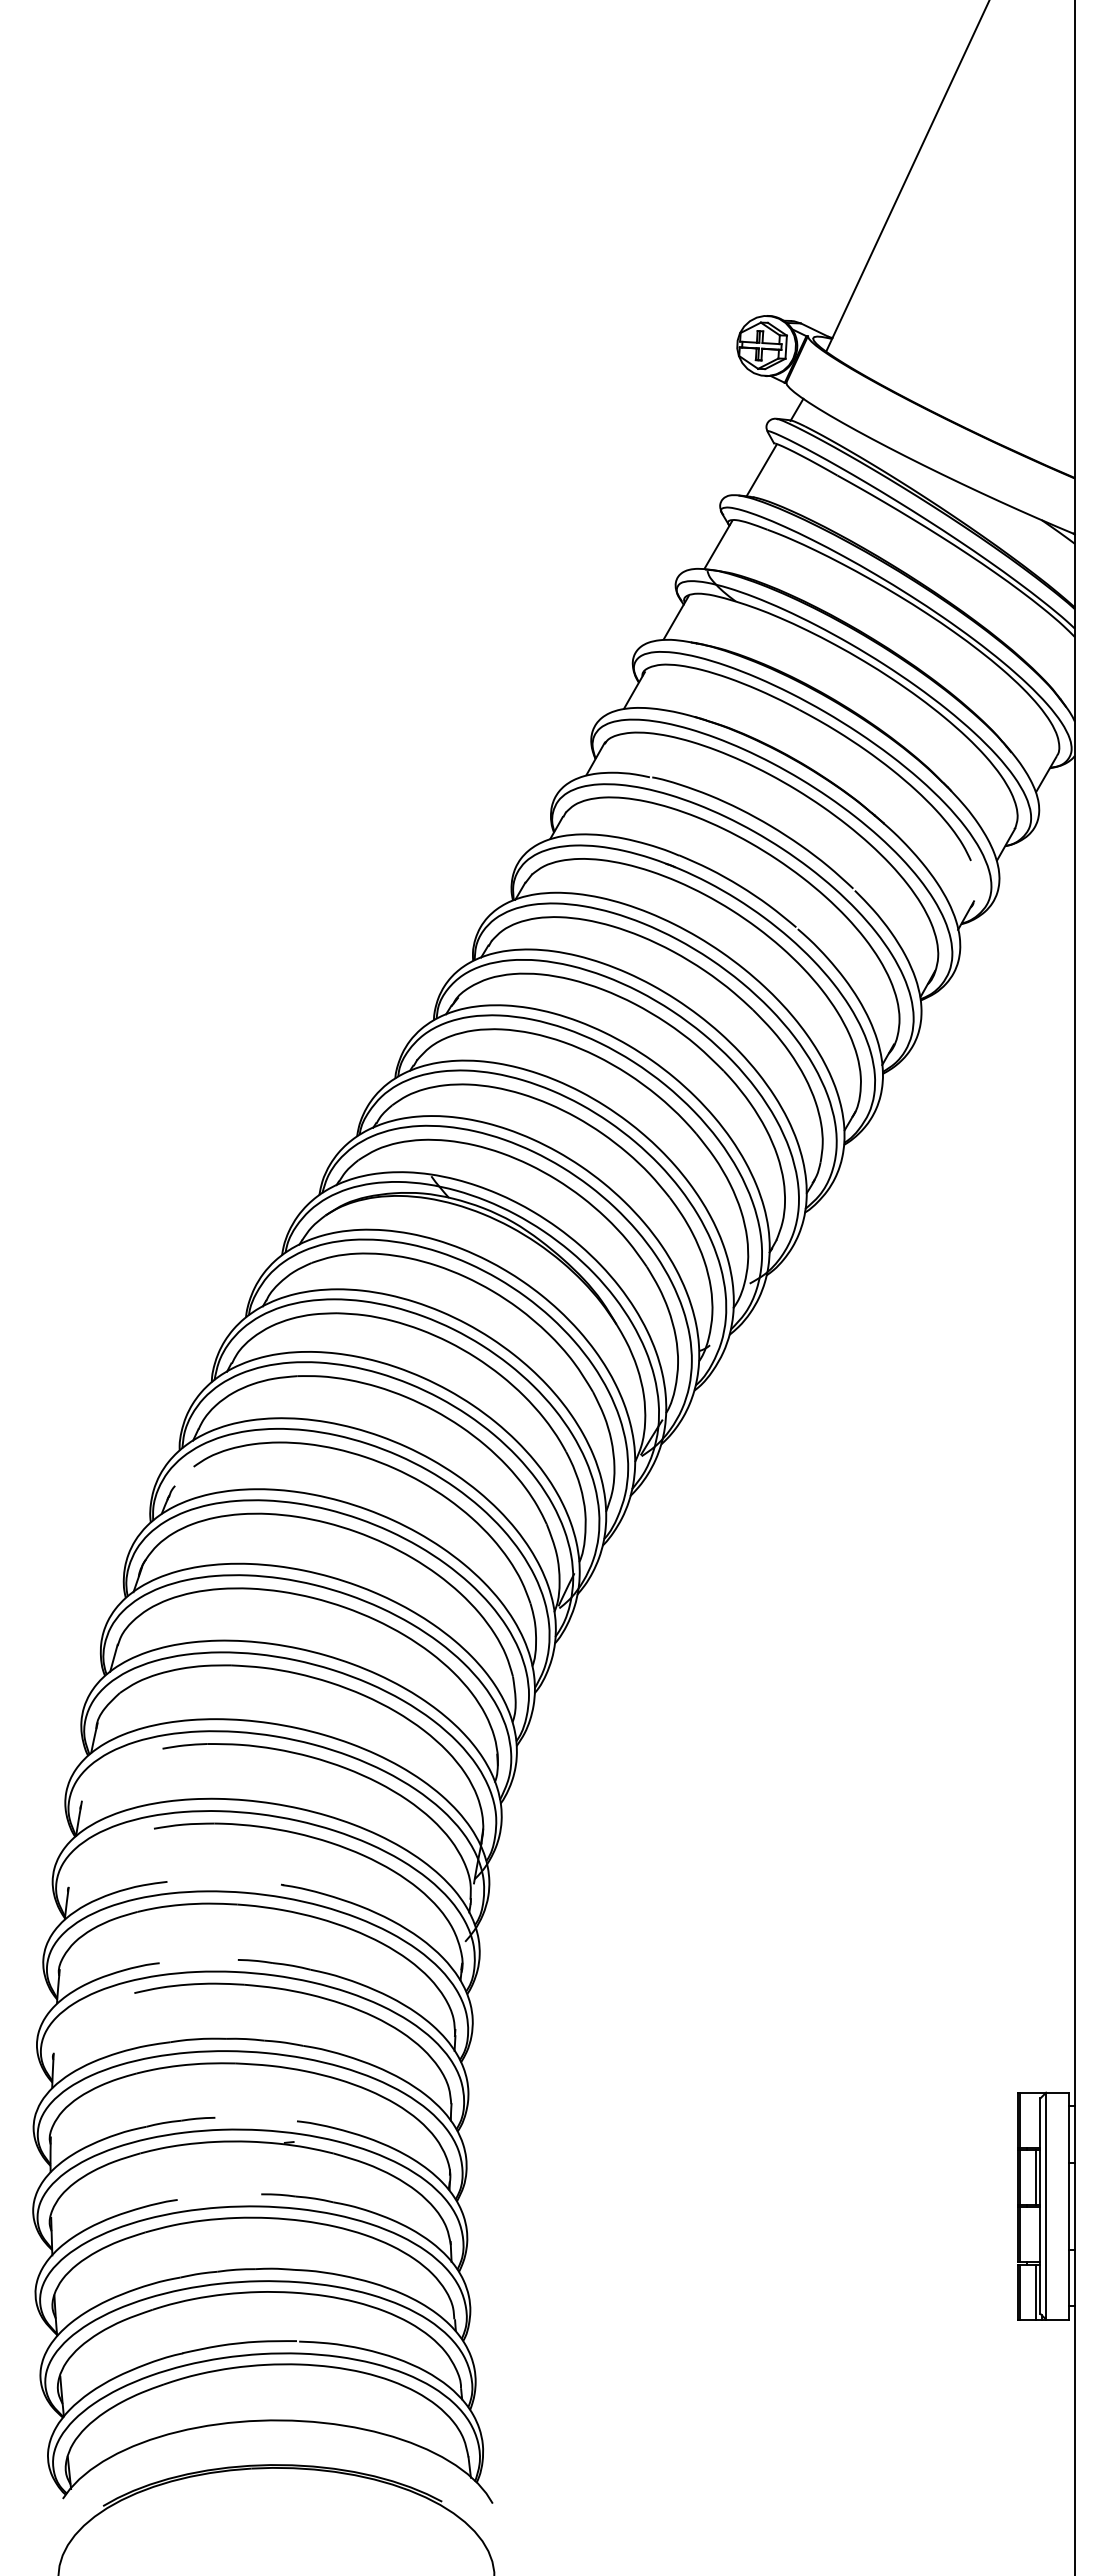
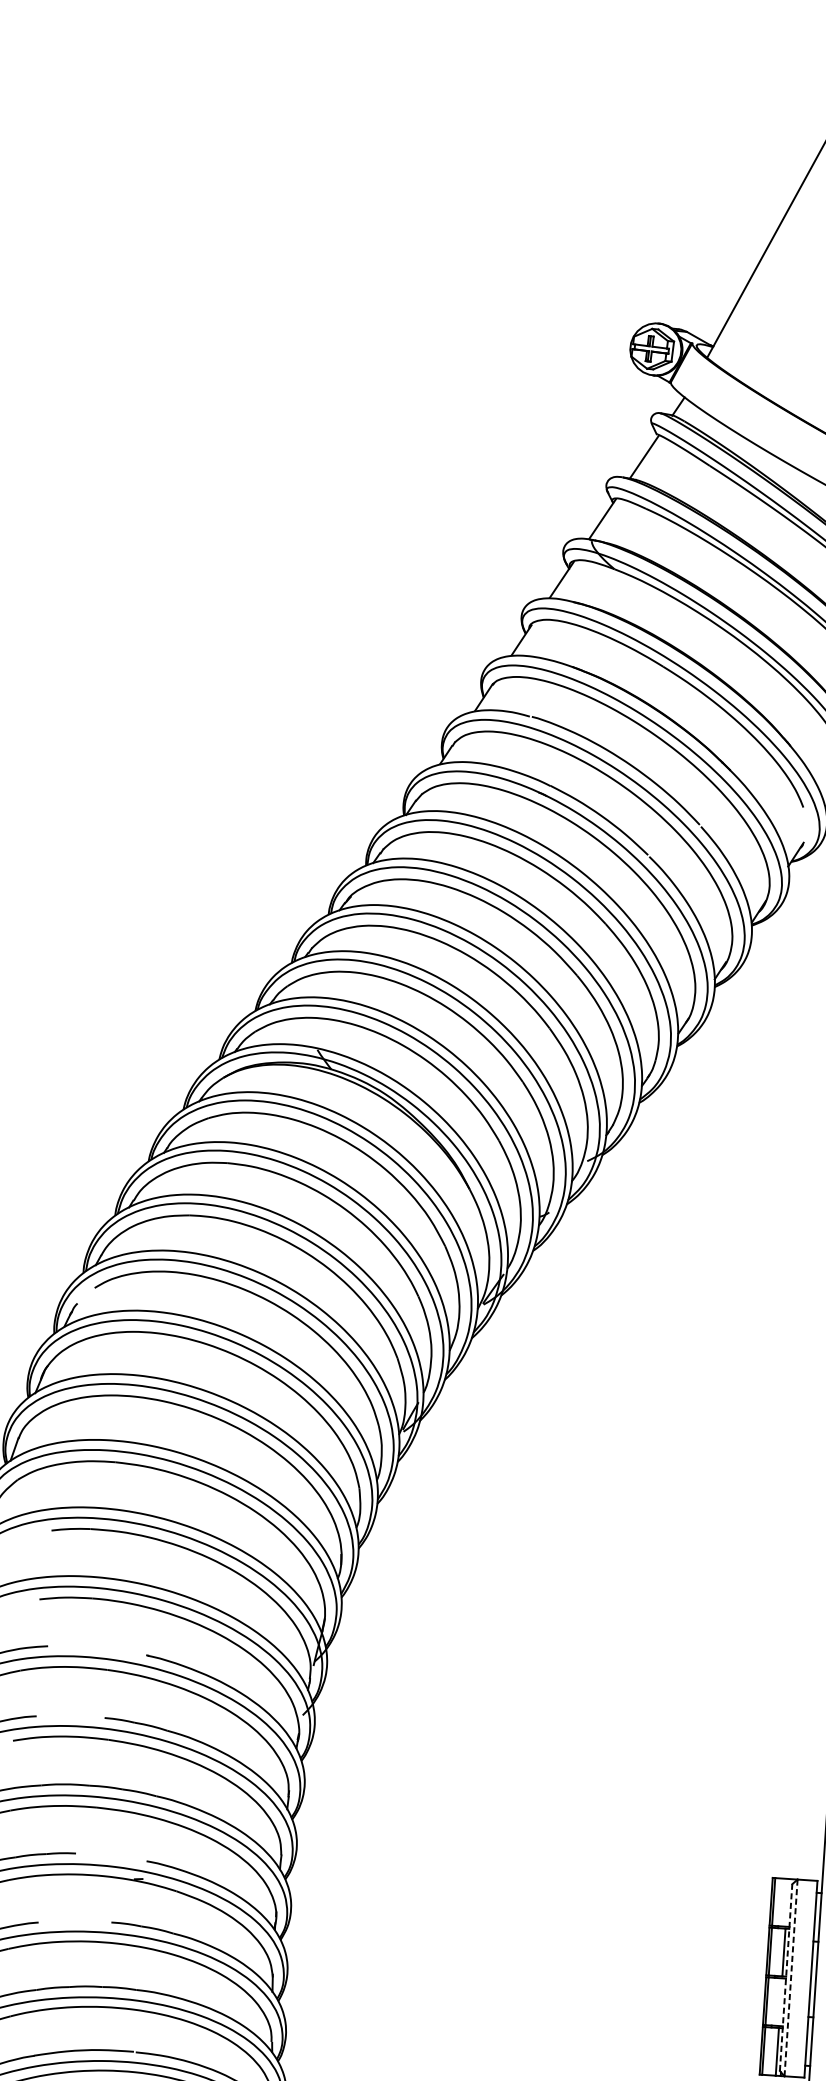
line: (1040, 2206) -> (786, 1977), solid -> dashed
line: (1046, 2206) -> (791, 1978), solid -> dashed

